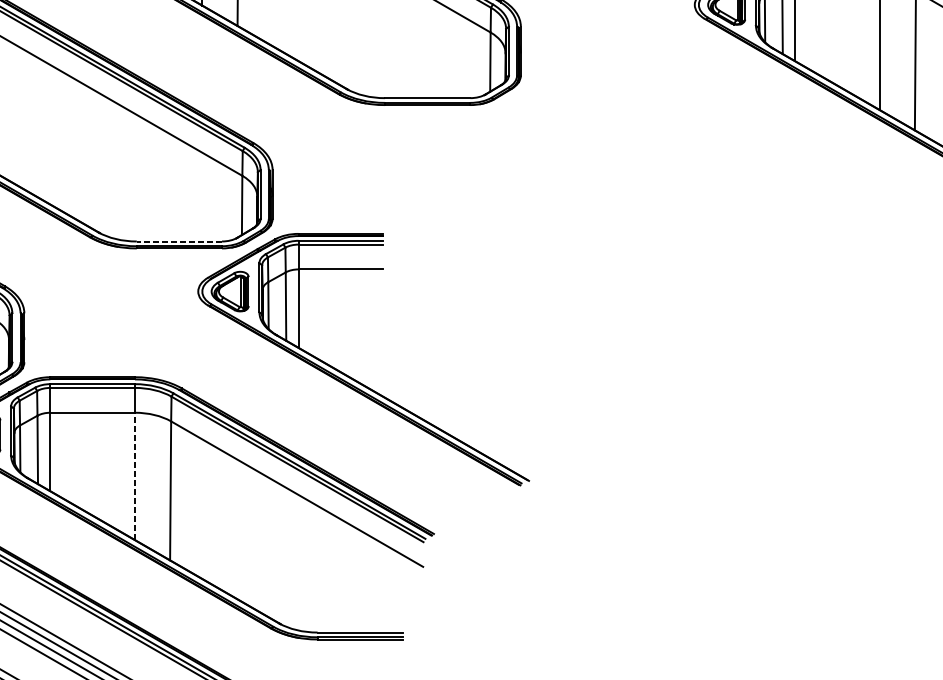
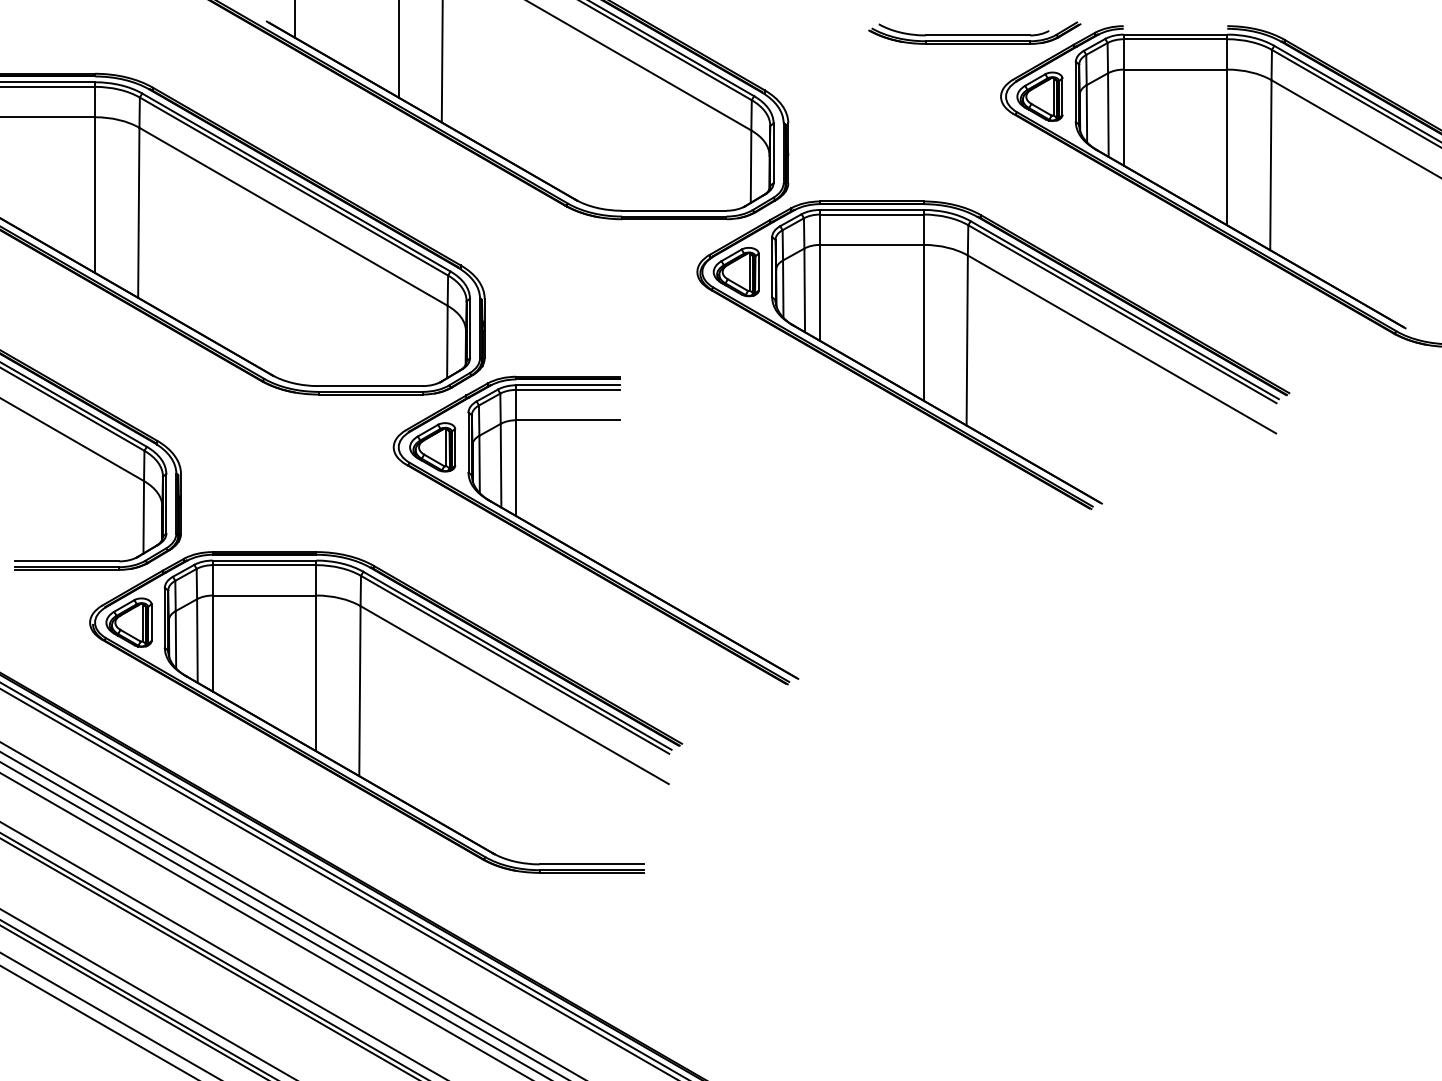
part: (668, 213) -> (968, 351), added
line: (179, 241) -> (370, 386), dashed -> solid
line: (135, 476) -> (316, 673), dashed -> solid

